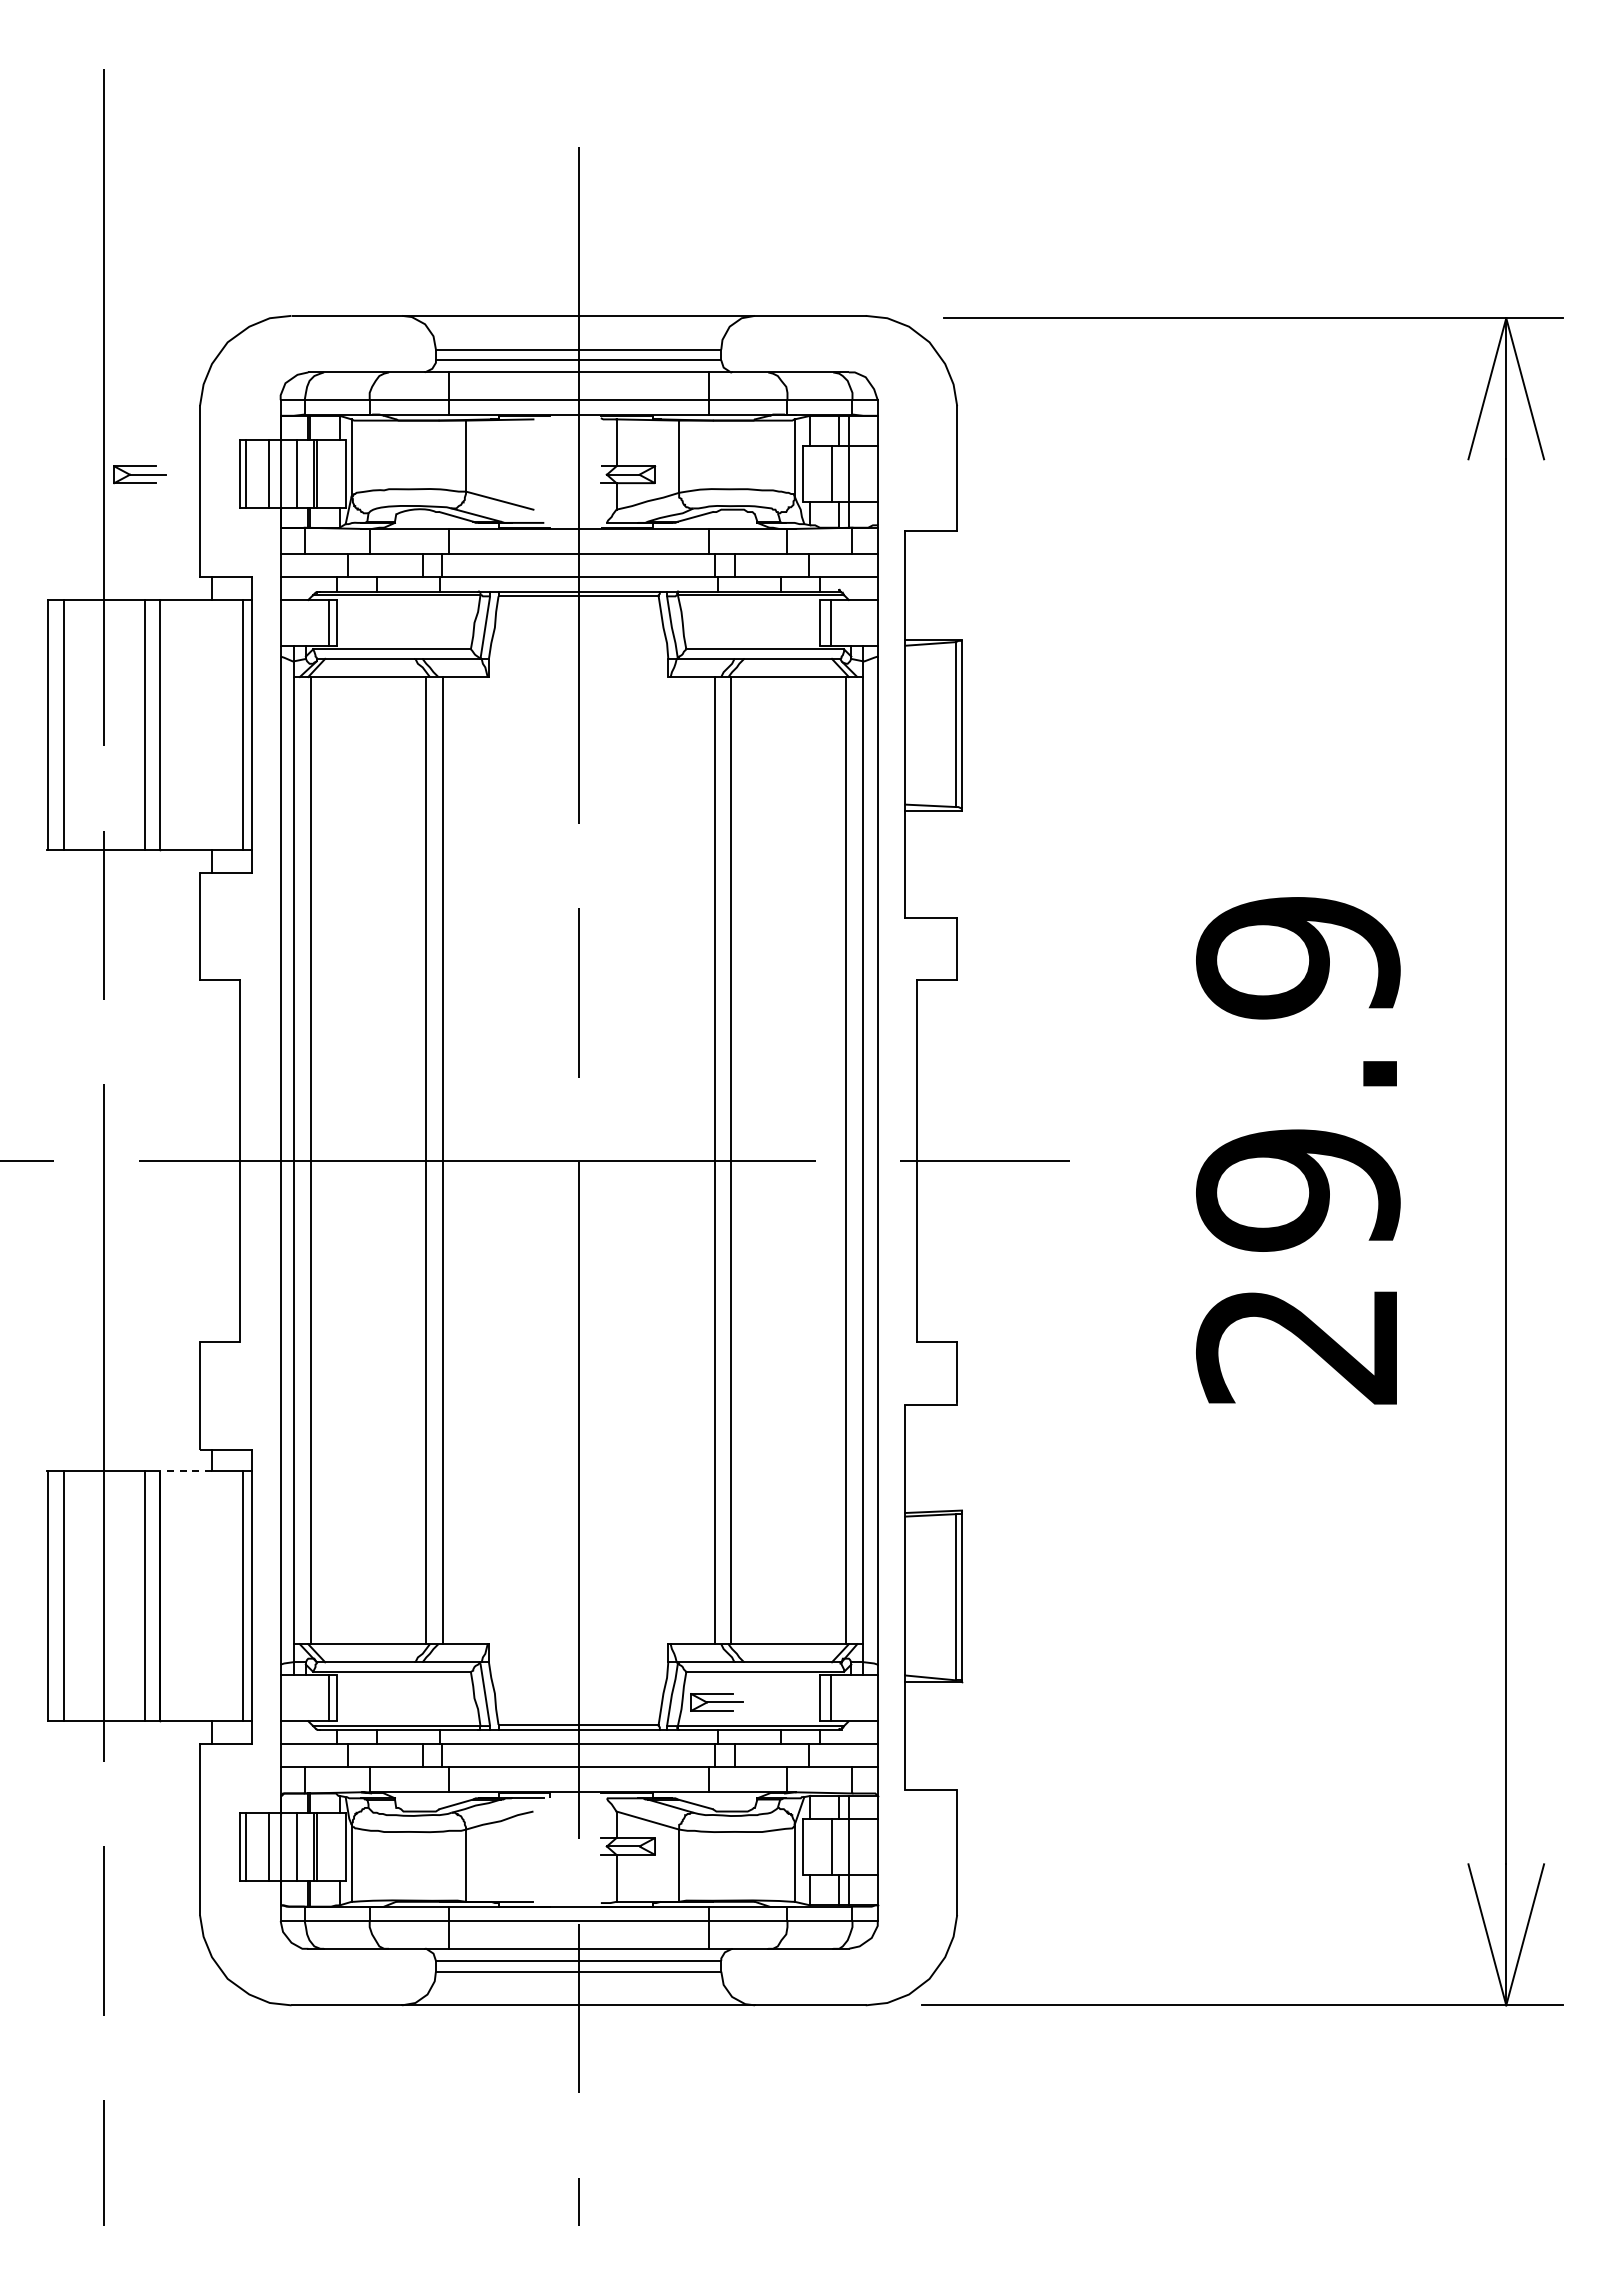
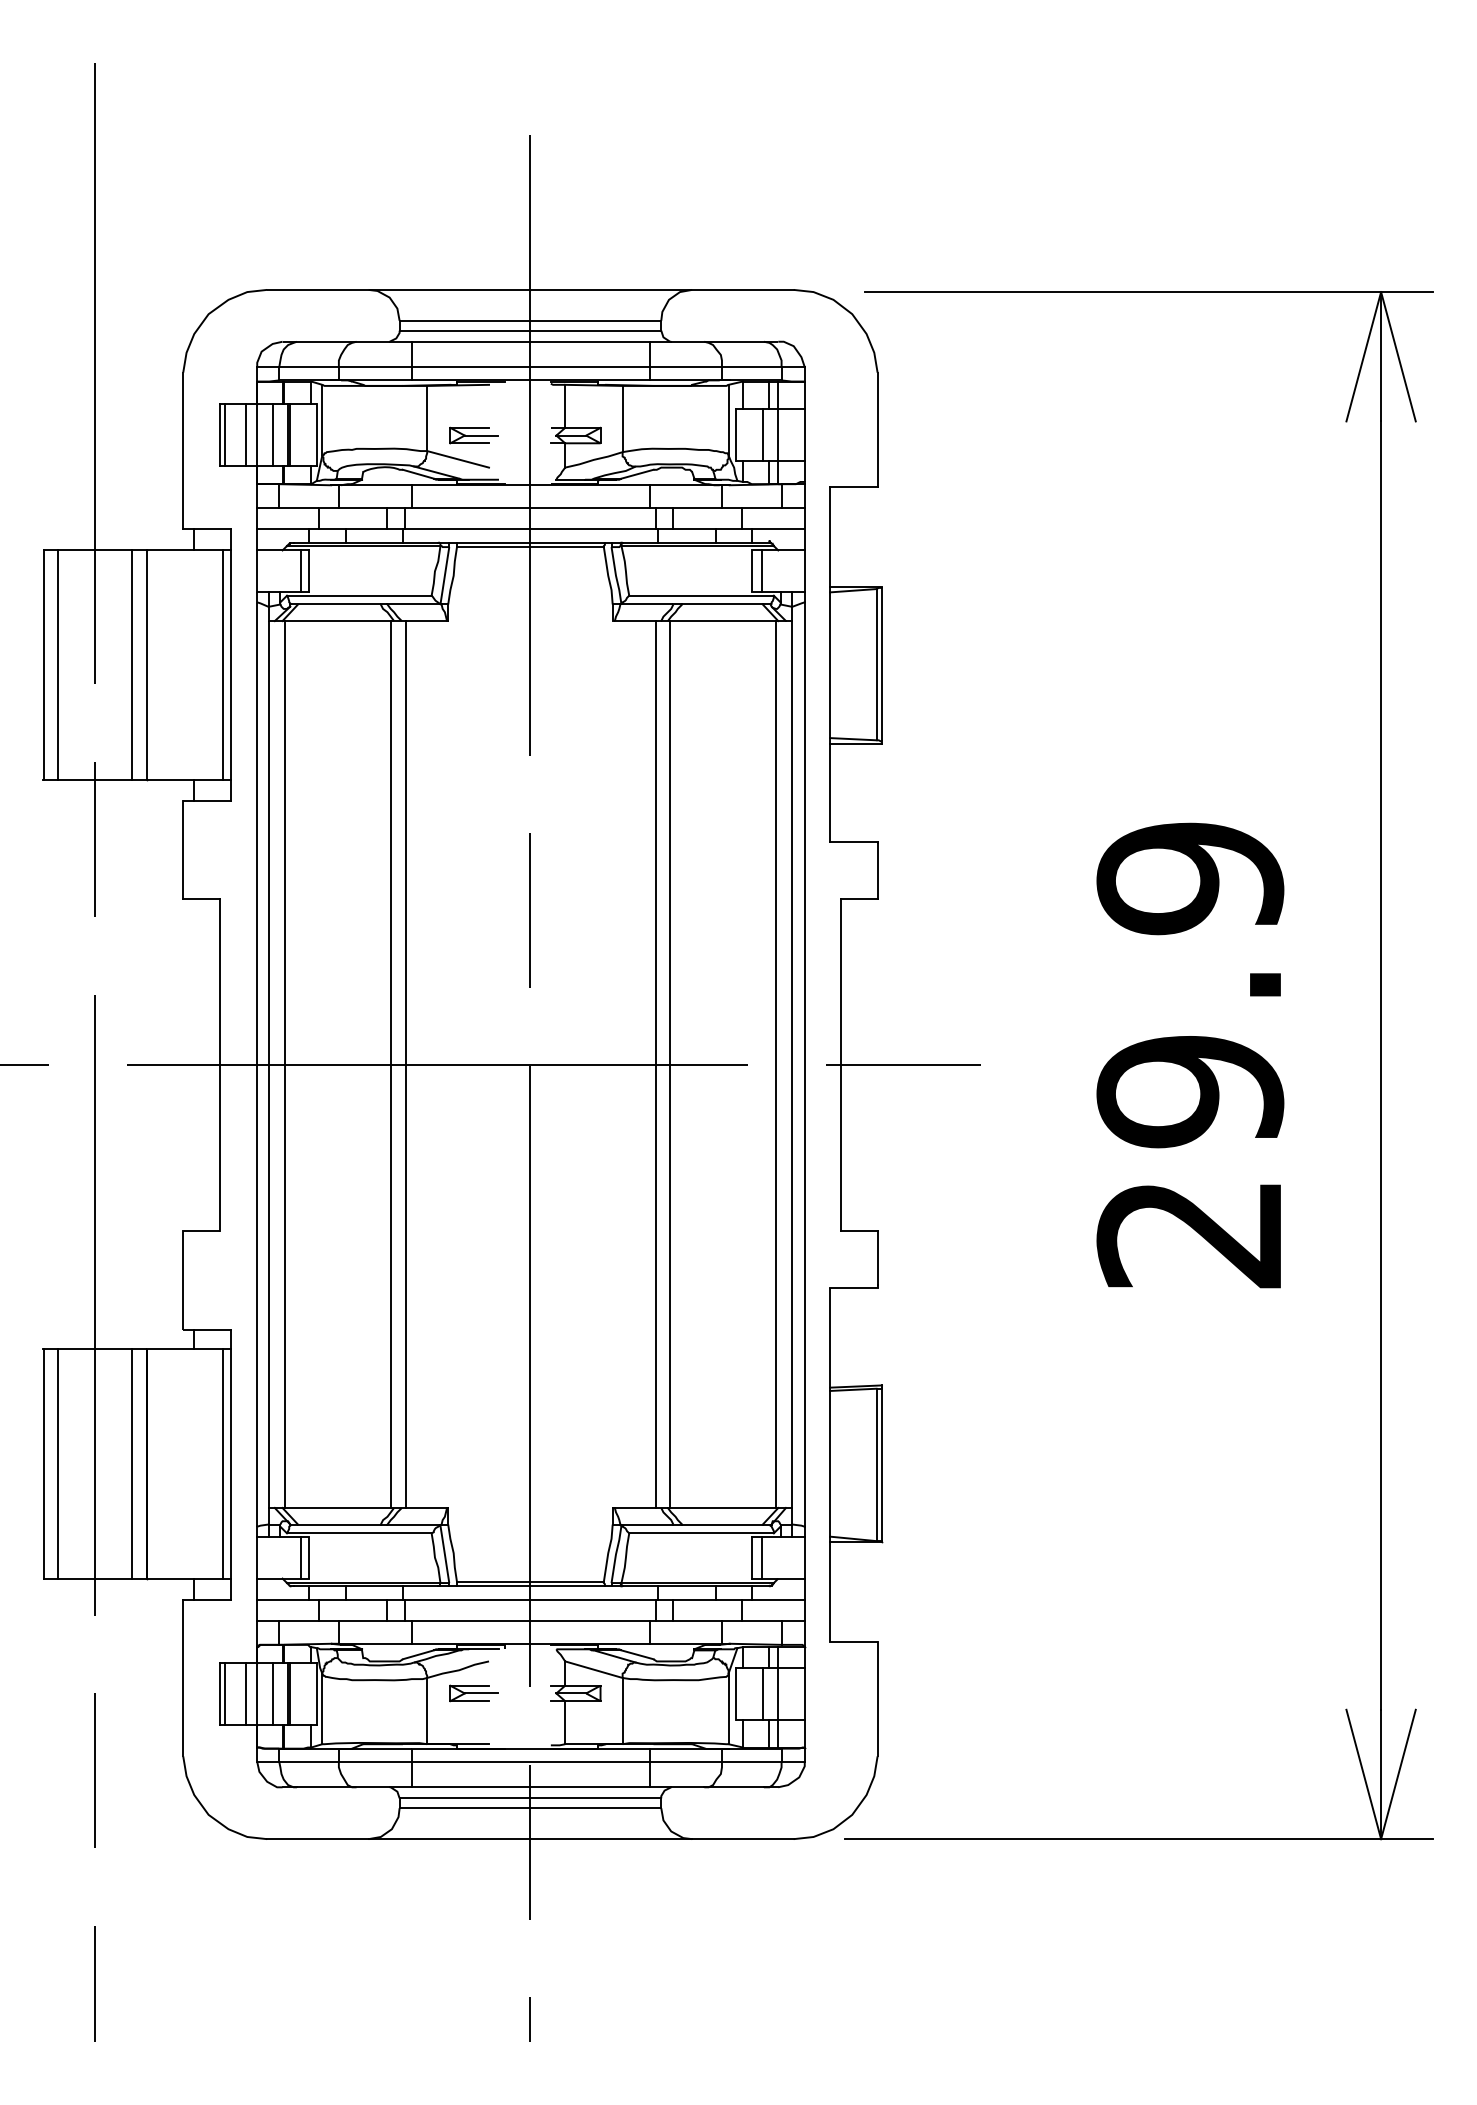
part: (139, 474) -> (473, 435), moved
line: (186, 1470) -> (170, 1348), dashed -> solid
part: (716, 1702) -> (473, 1693), moved

